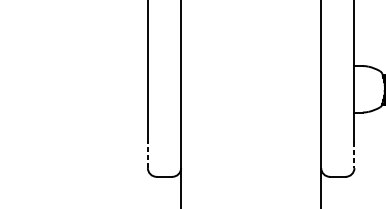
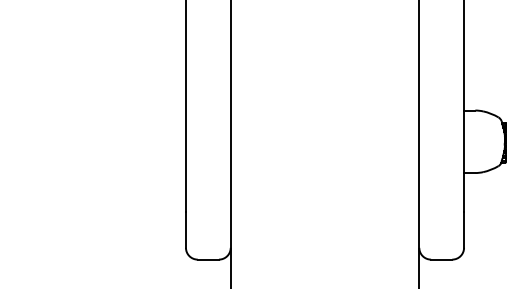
line: (147, 155) -> (185, 230), dashed -> solid
line: (354, 155) -> (464, 230), dashed -> solid

